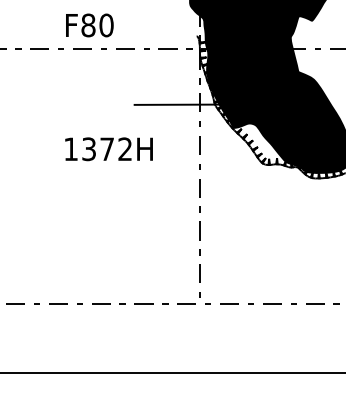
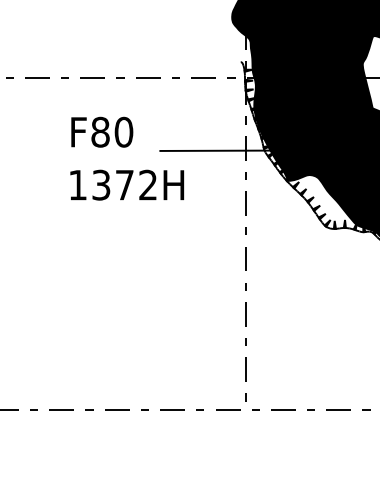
text: (89, 25) -> (101, 132), moved
text: (108, 149) -> (126, 185), moved

